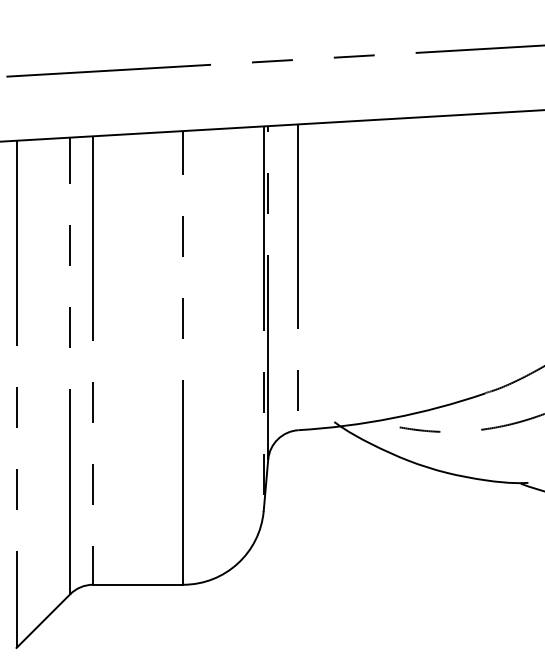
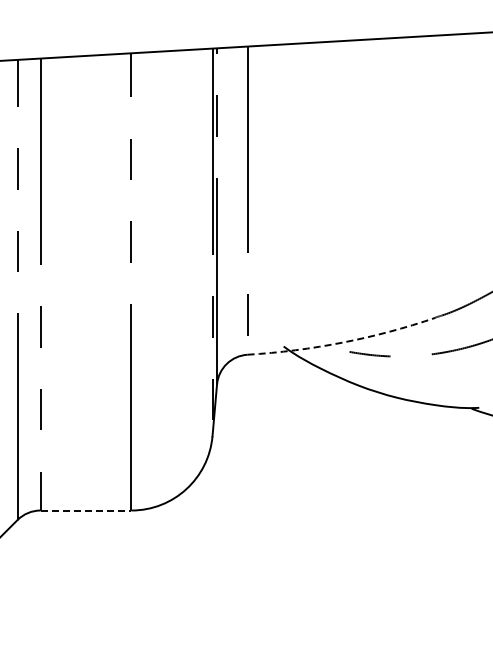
arc: (392, 418) -> (342, 342), solid -> dashed
line: (138, 584) -> (86, 510), solid -> dashed

